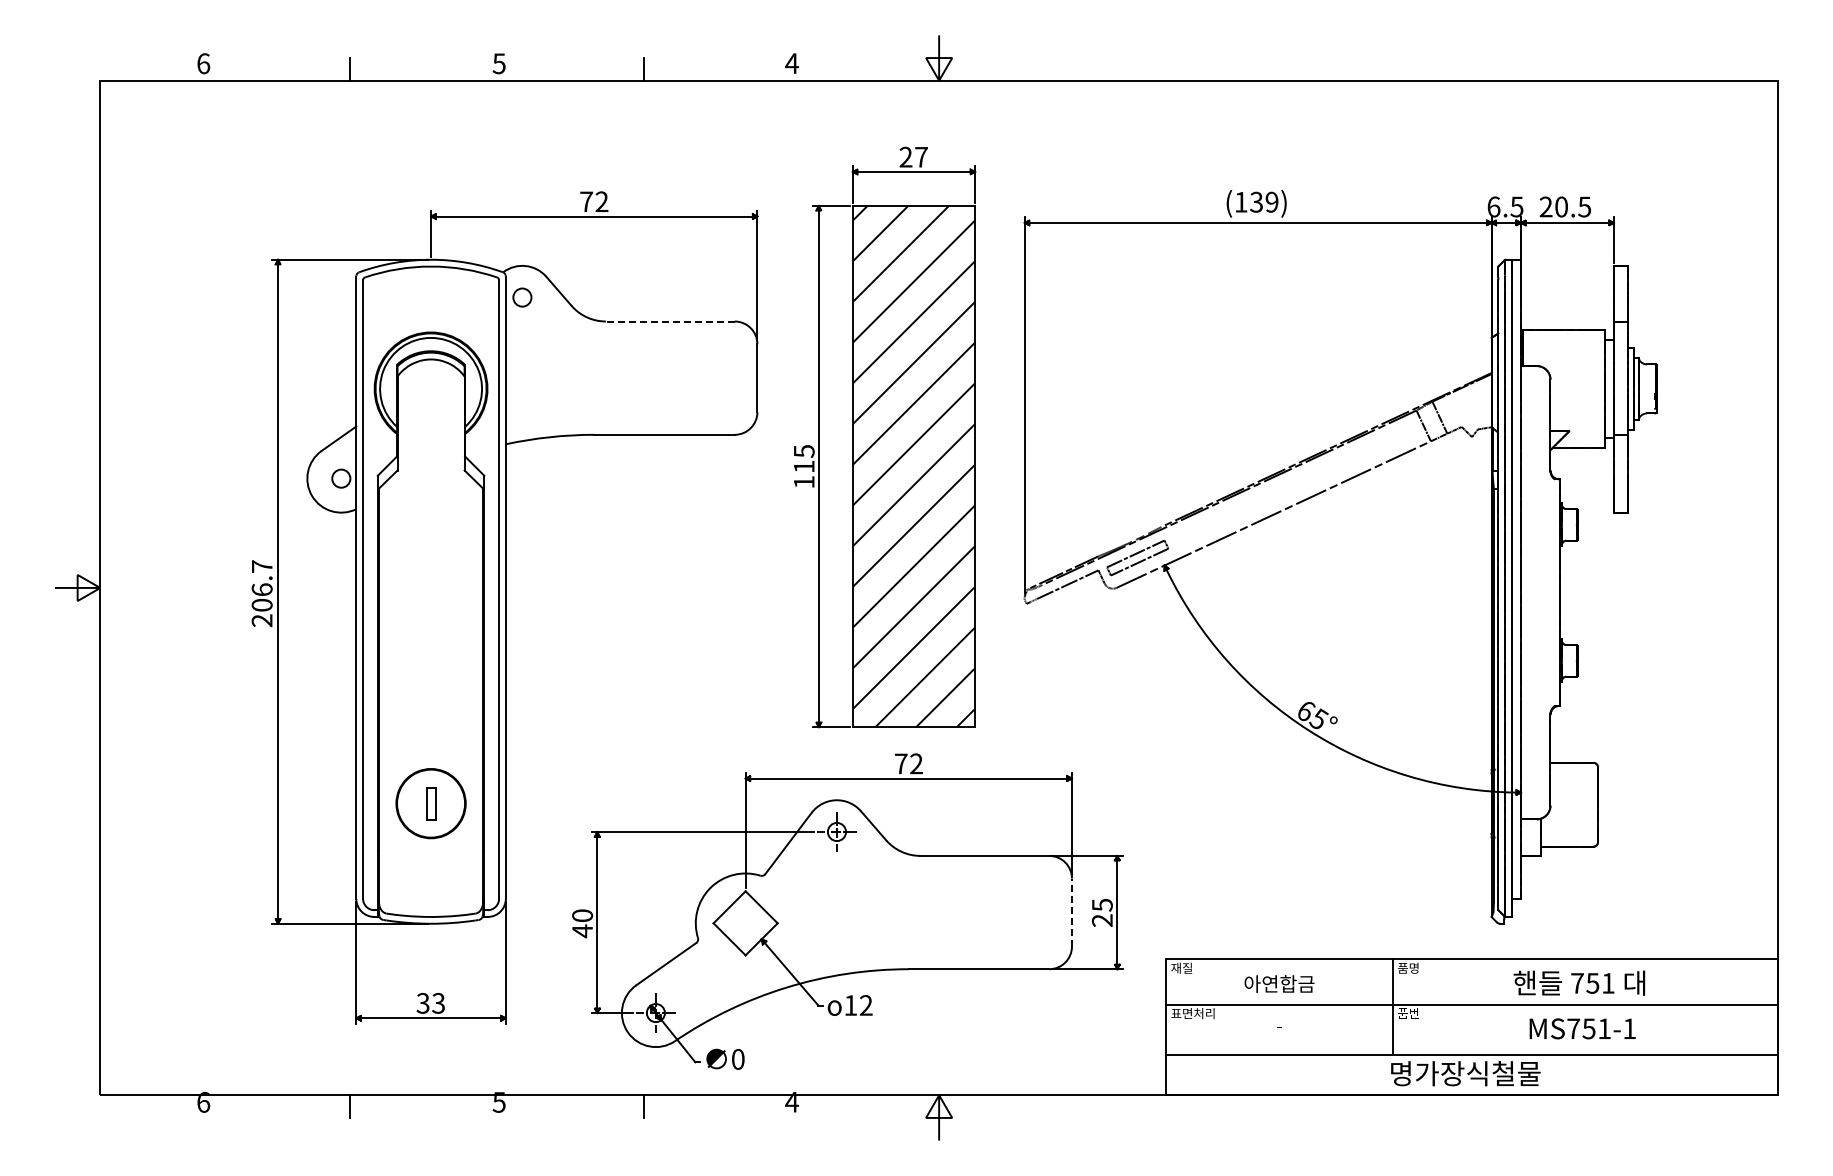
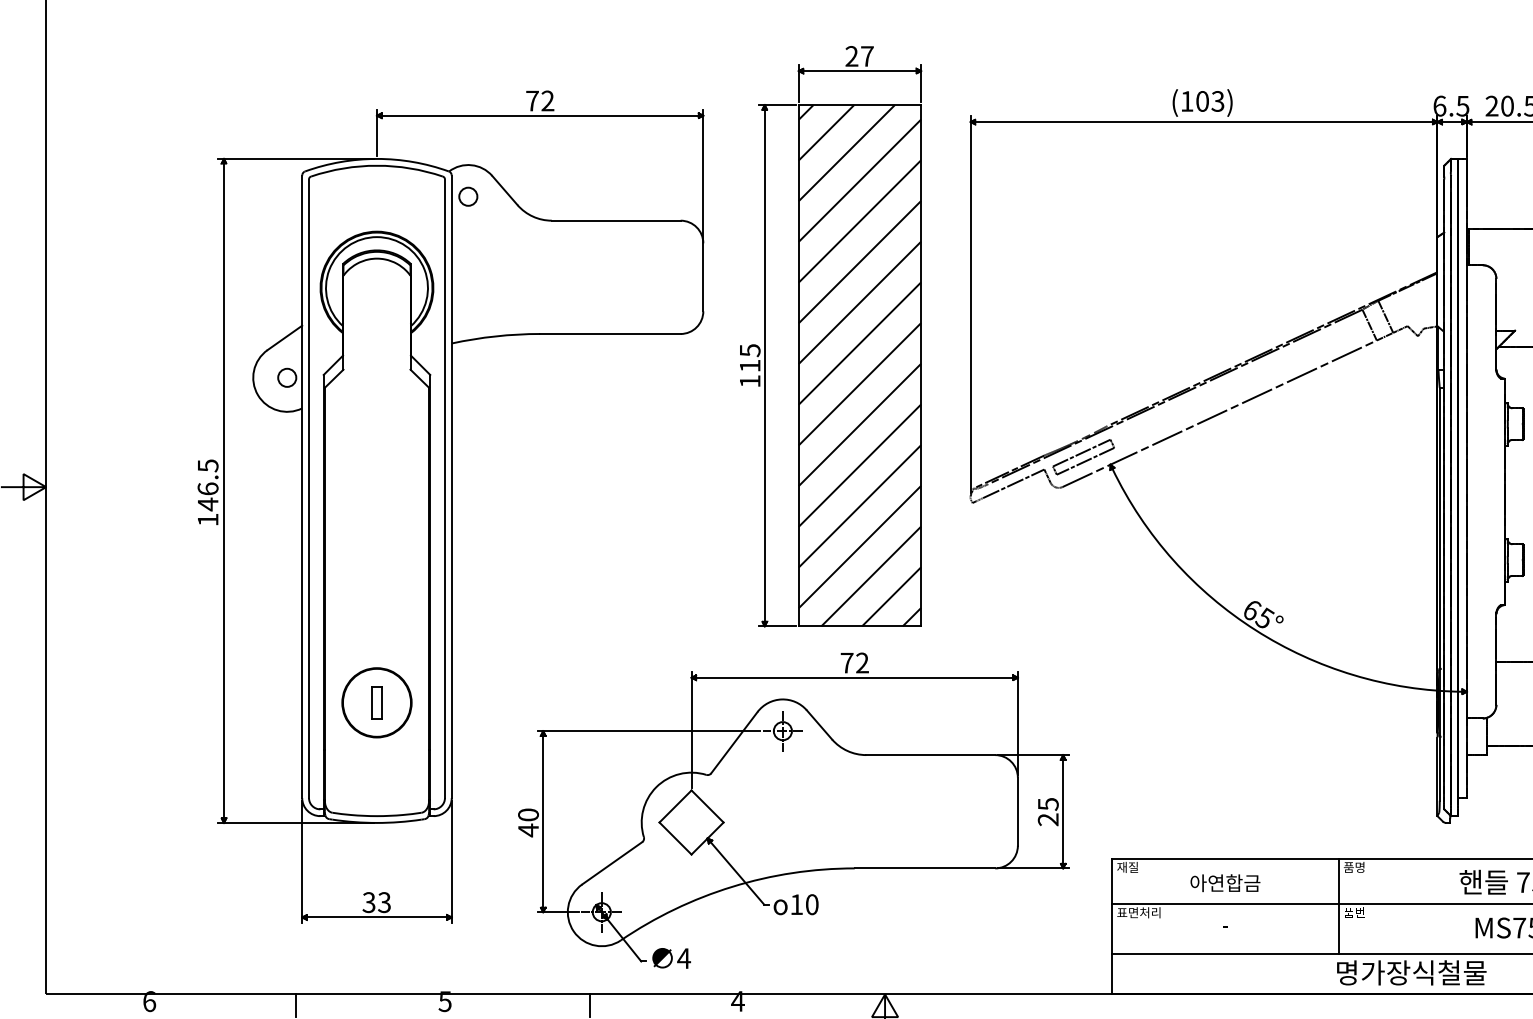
text: (1264, 202) -> (1210, 101), (139) -> (103)
line: (669, 321) -> (615, 220), dashed -> solid
text: (261, 593) -> (207, 492), 206.7 -> 146.5
line: (1071, 912) -> (1017, 811), dashed -> solid
text: (865, 1005) -> (811, 904), 12 -> 10
text: (738, 1059) -> (684, 958), 0 -> 4

